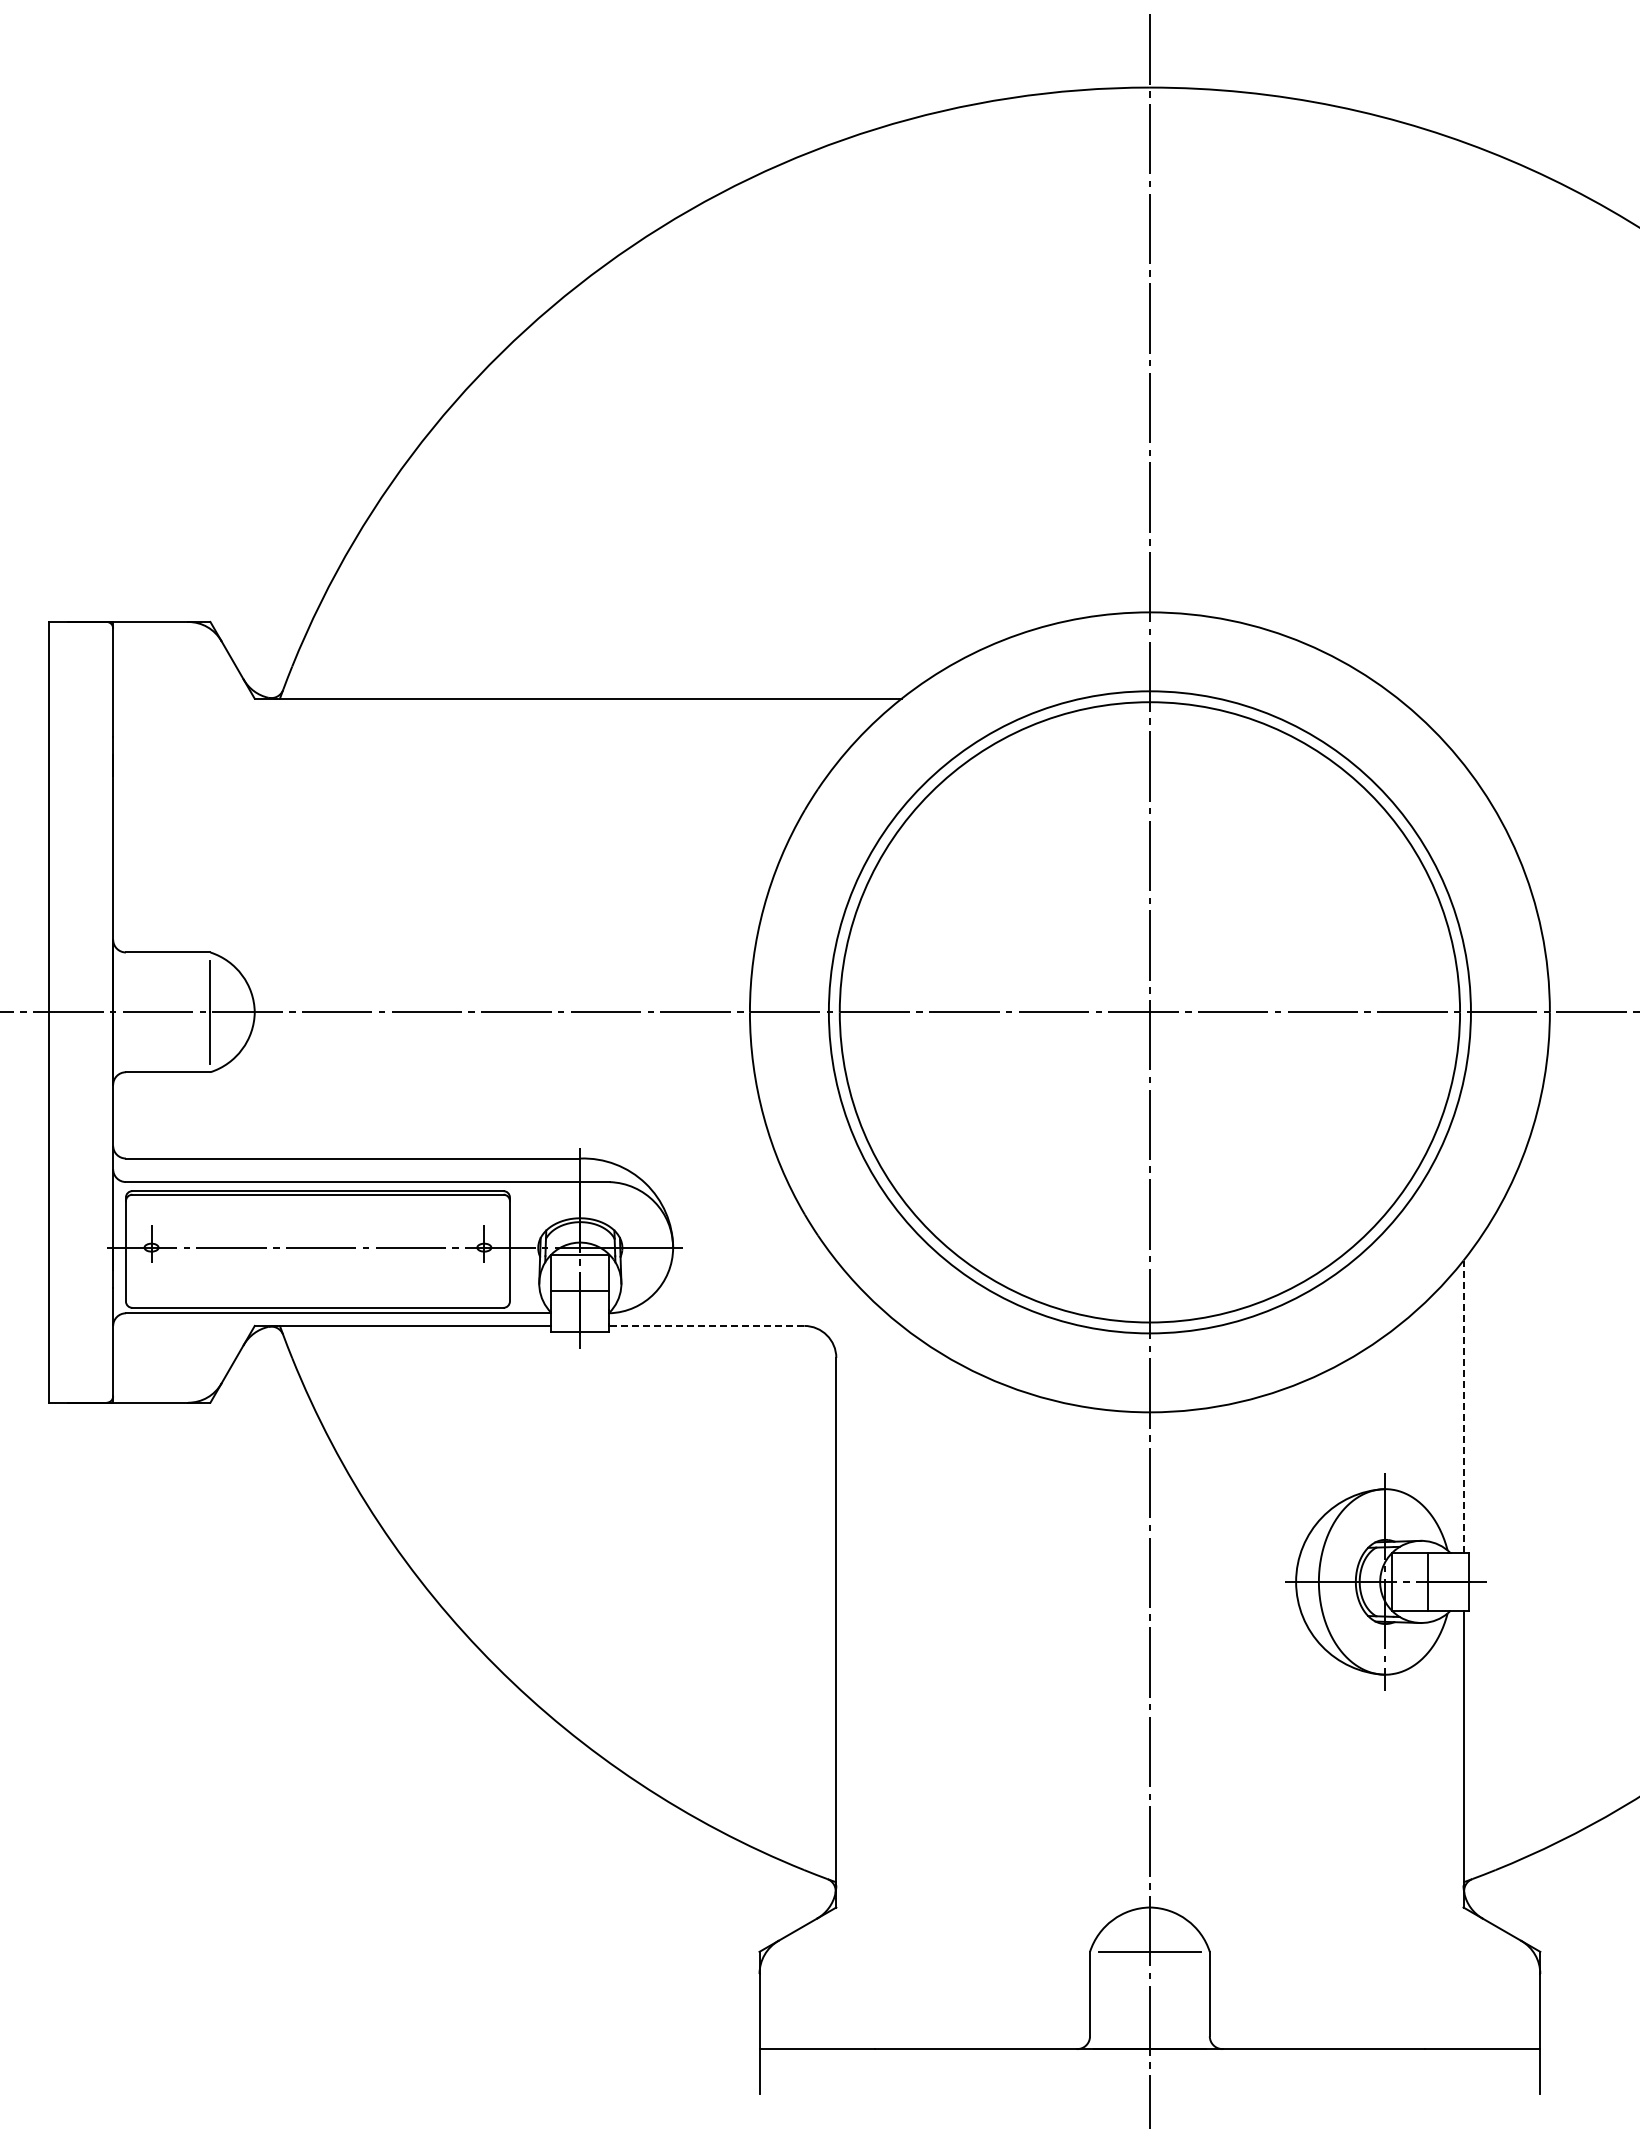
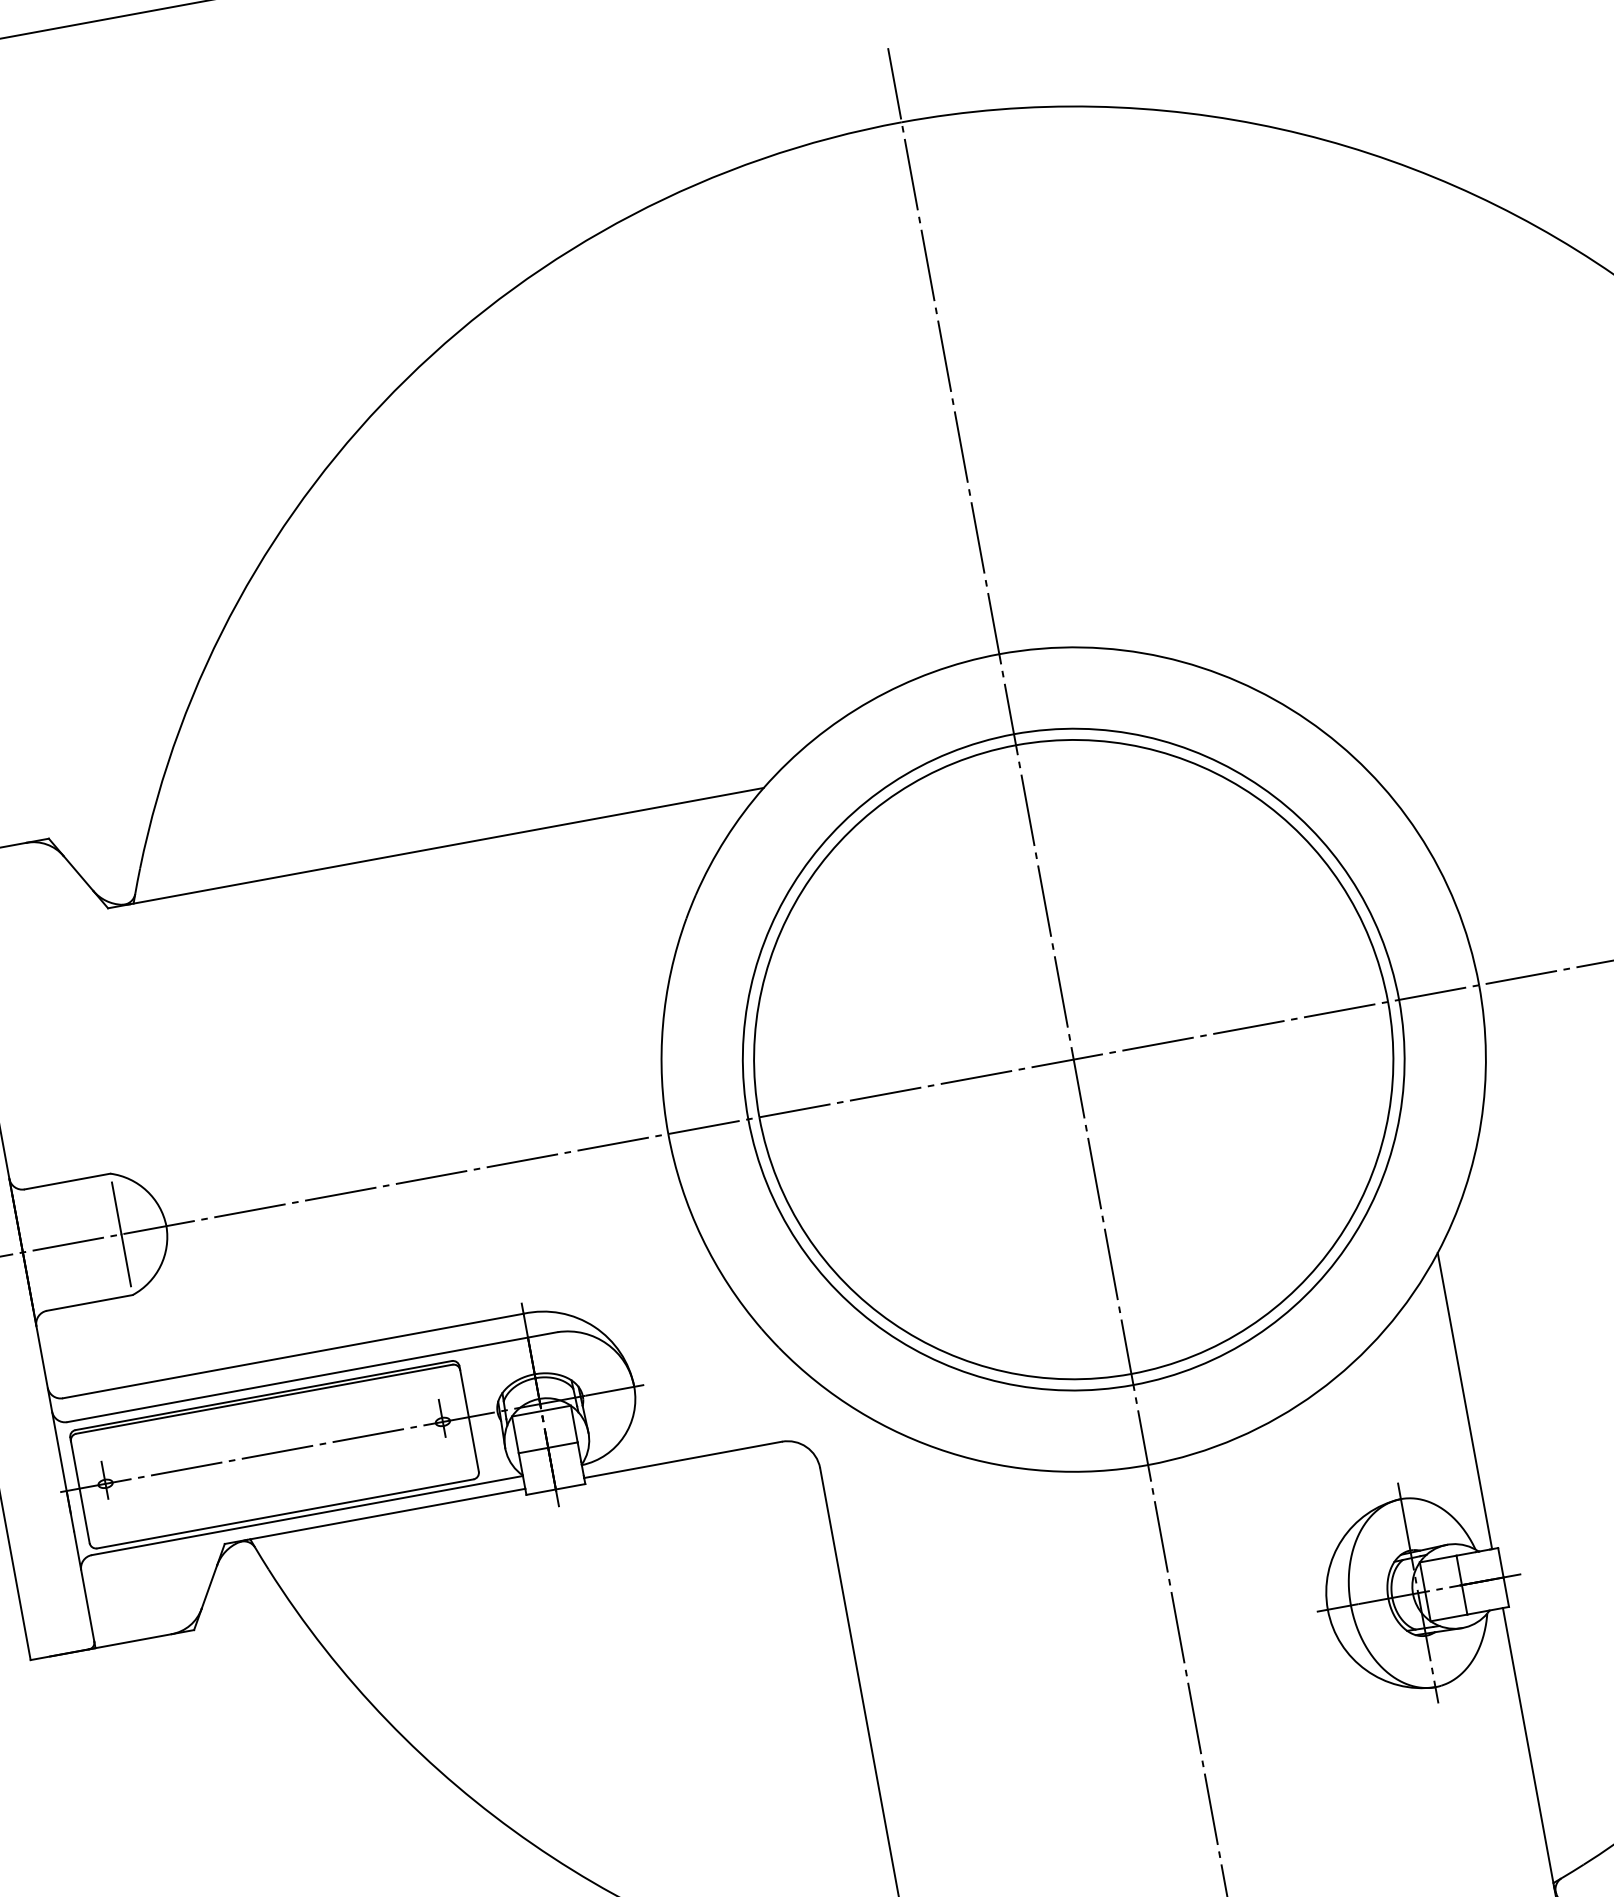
line: (706, 1325) -> (682, 1459), dashed -> solid
line: (1463, 1406) -> (1464, 1400), dashed -> solid

